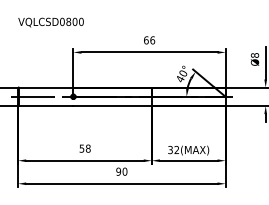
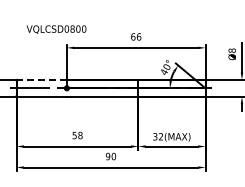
text: (51, 22) -> (56, 29), moved
line: (46, 87) -> (42, 79), solid -> dashed

